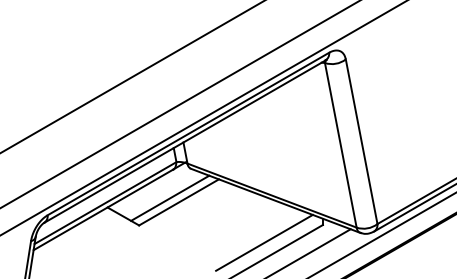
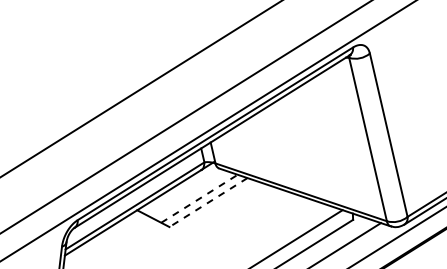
line: (170, 198) -> (199, 198), solid -> dashed
line: (178, 202) -> (207, 202), solid -> dashed

